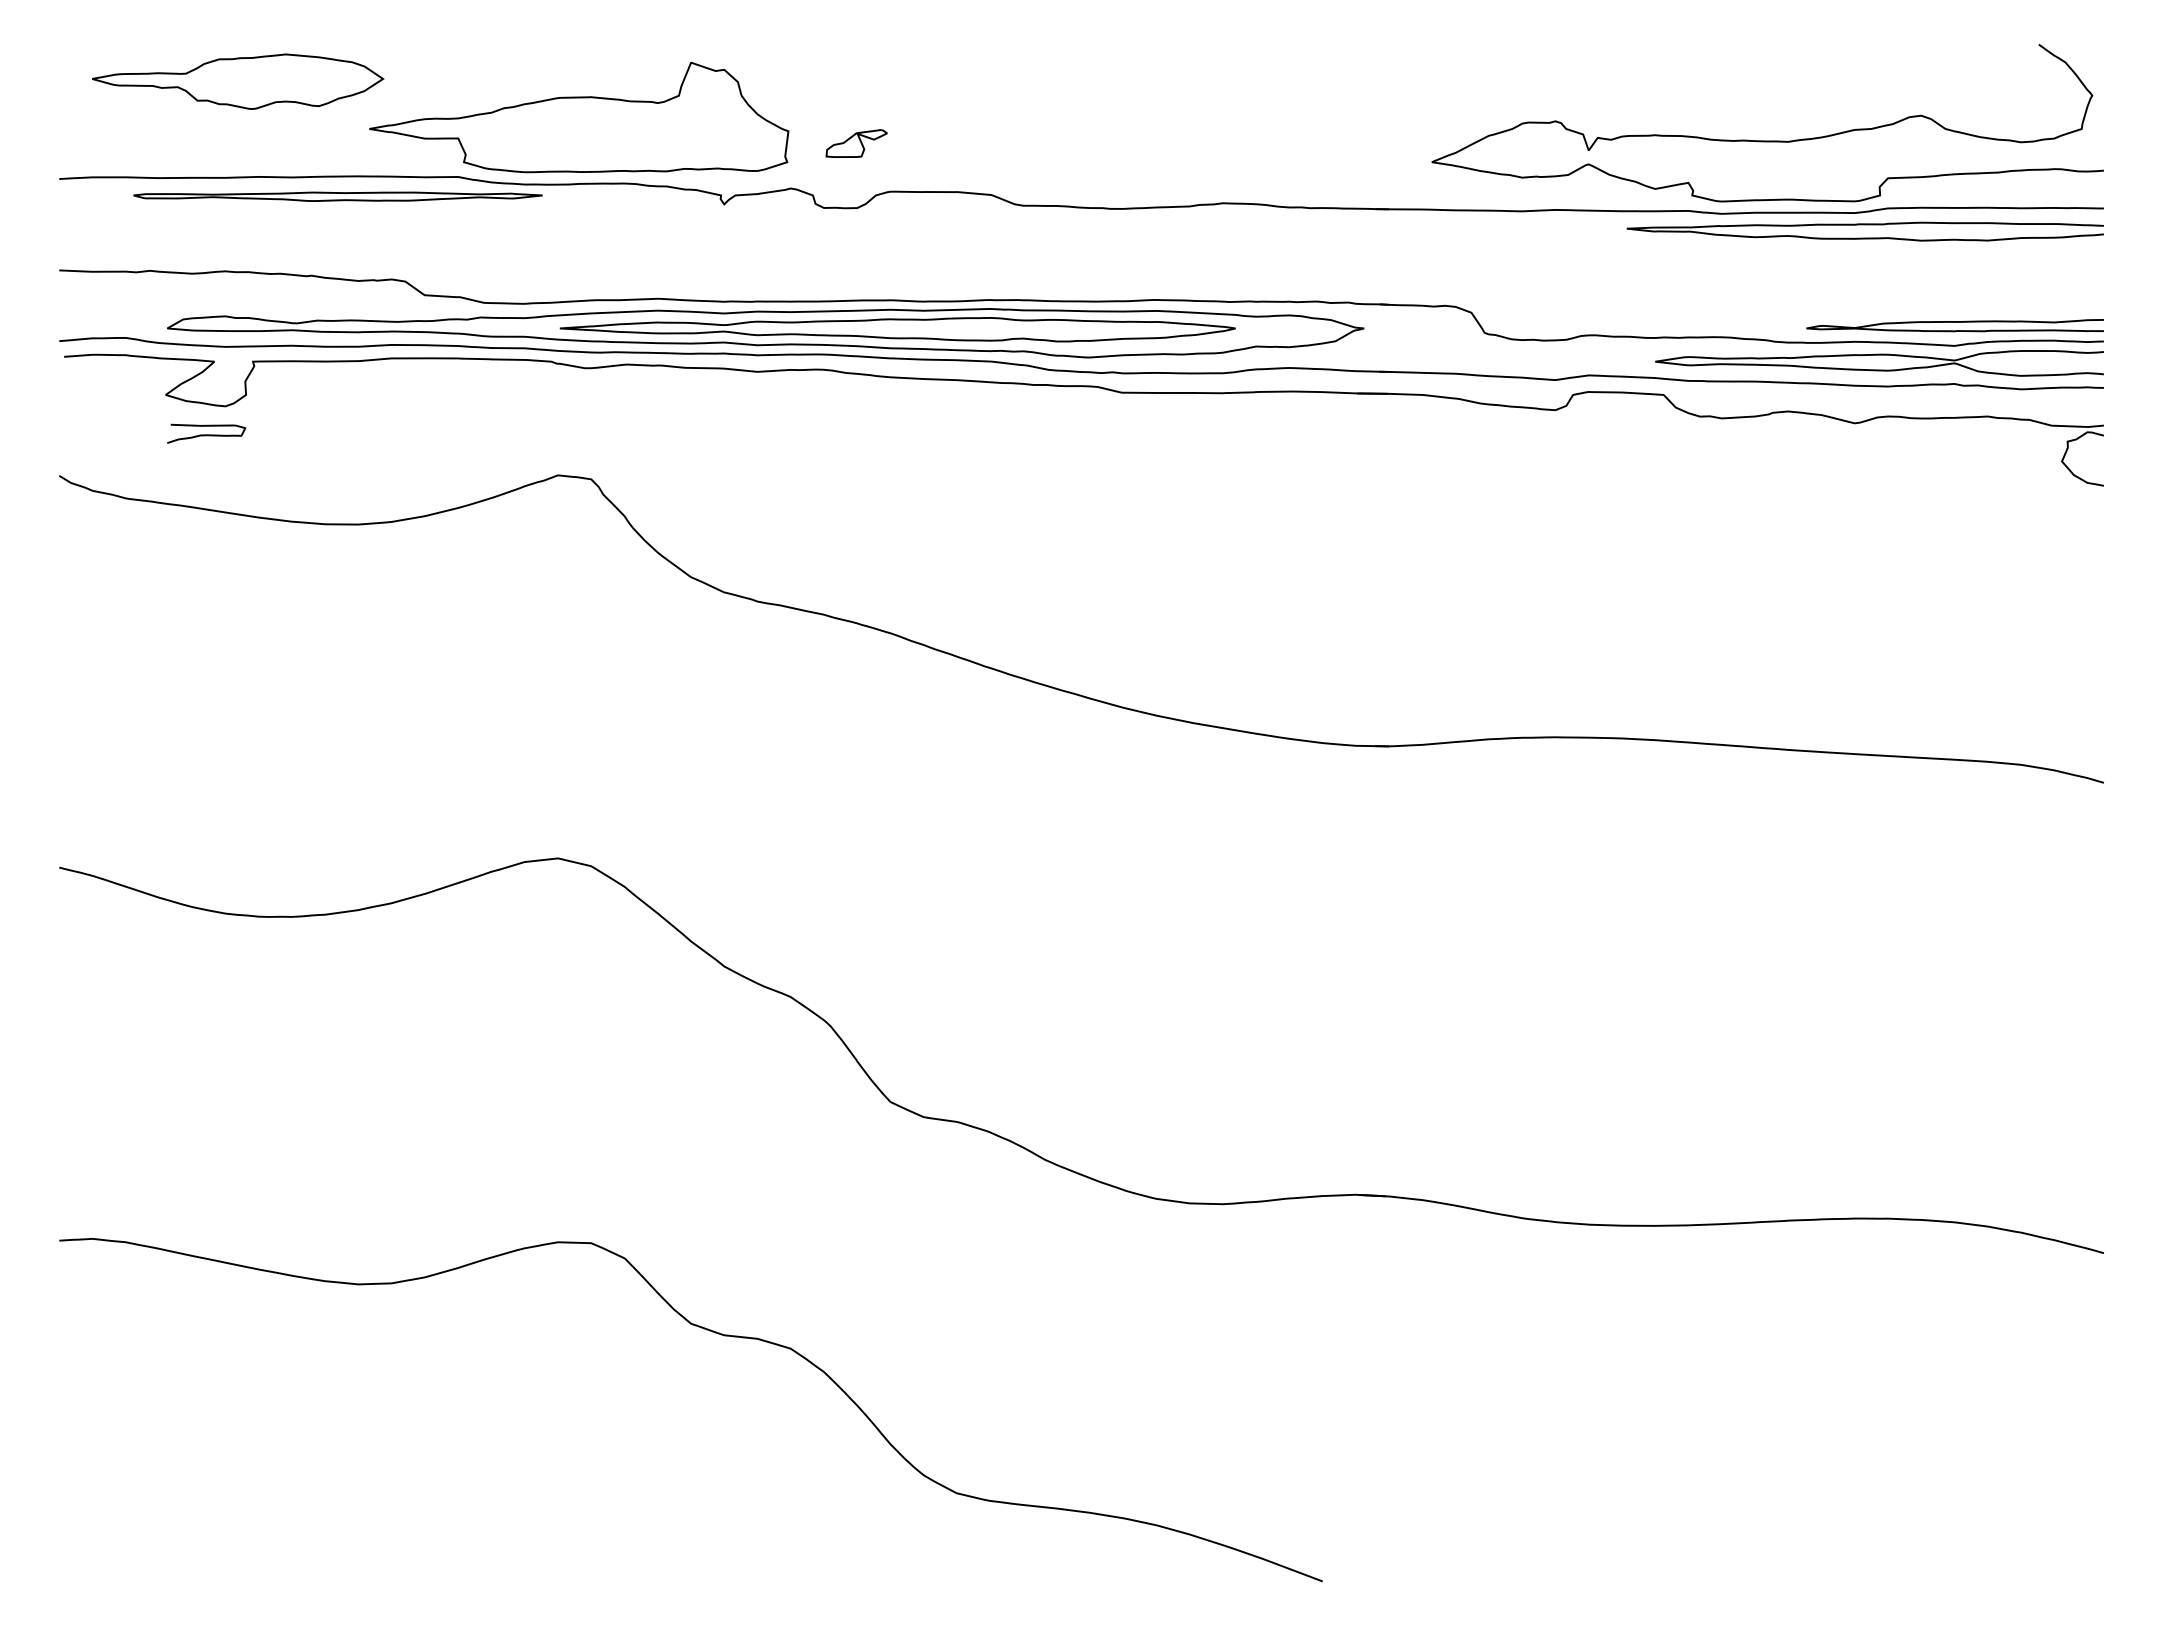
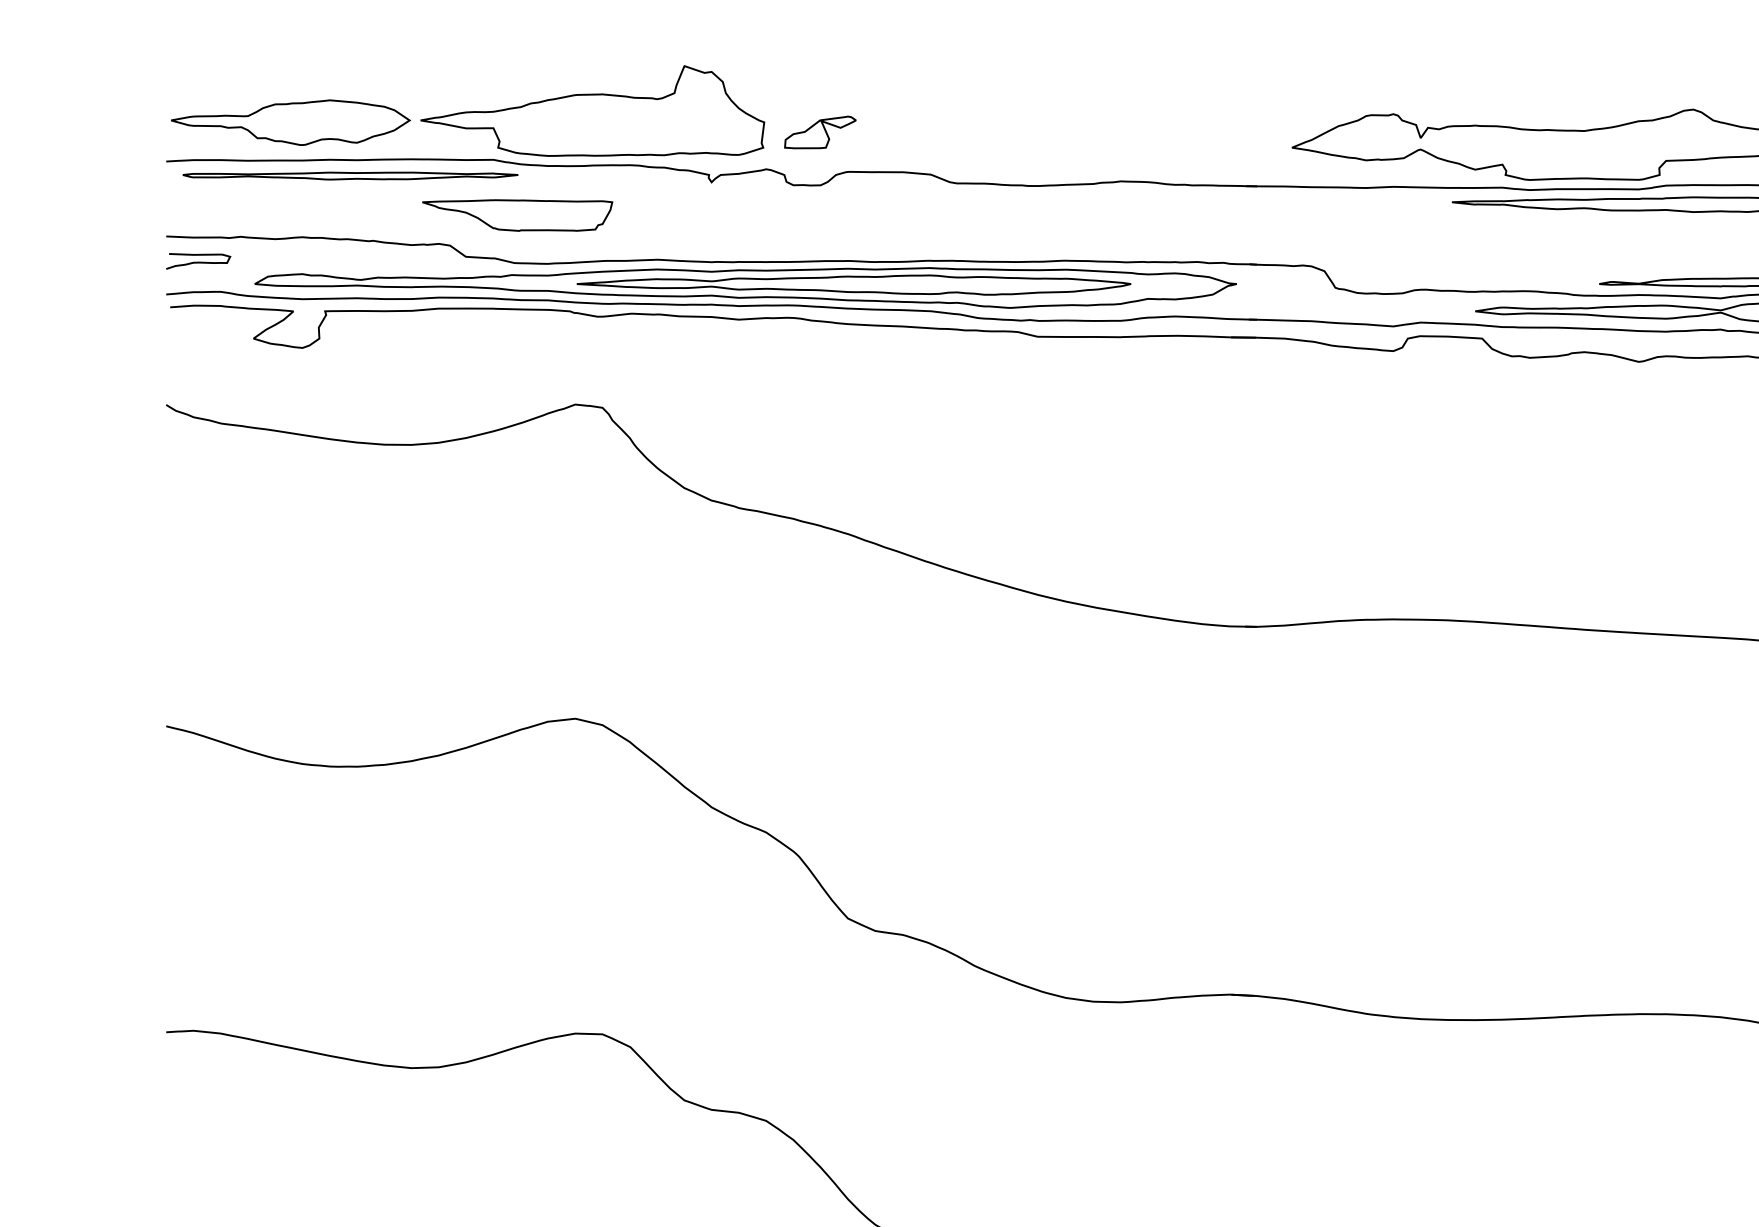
part: (238, 81) -> (291, 122), moved
part: (856, 143) -> (820, 132), size x1.43
part: (337, 196) -> (350, 175), moved
part: (487, 244) -> (517, 215), added
curve: (206, 434) -> (198, 261), moved

